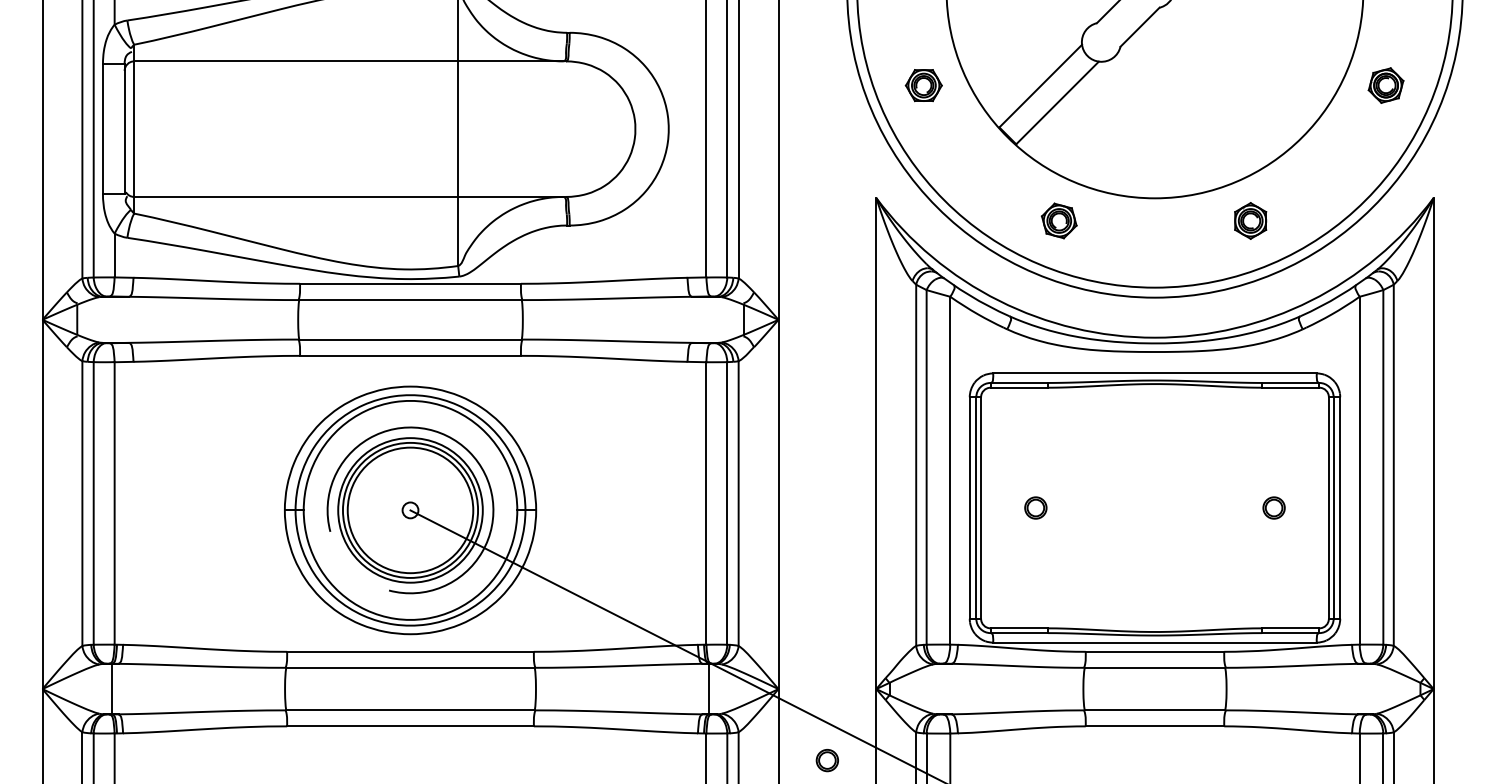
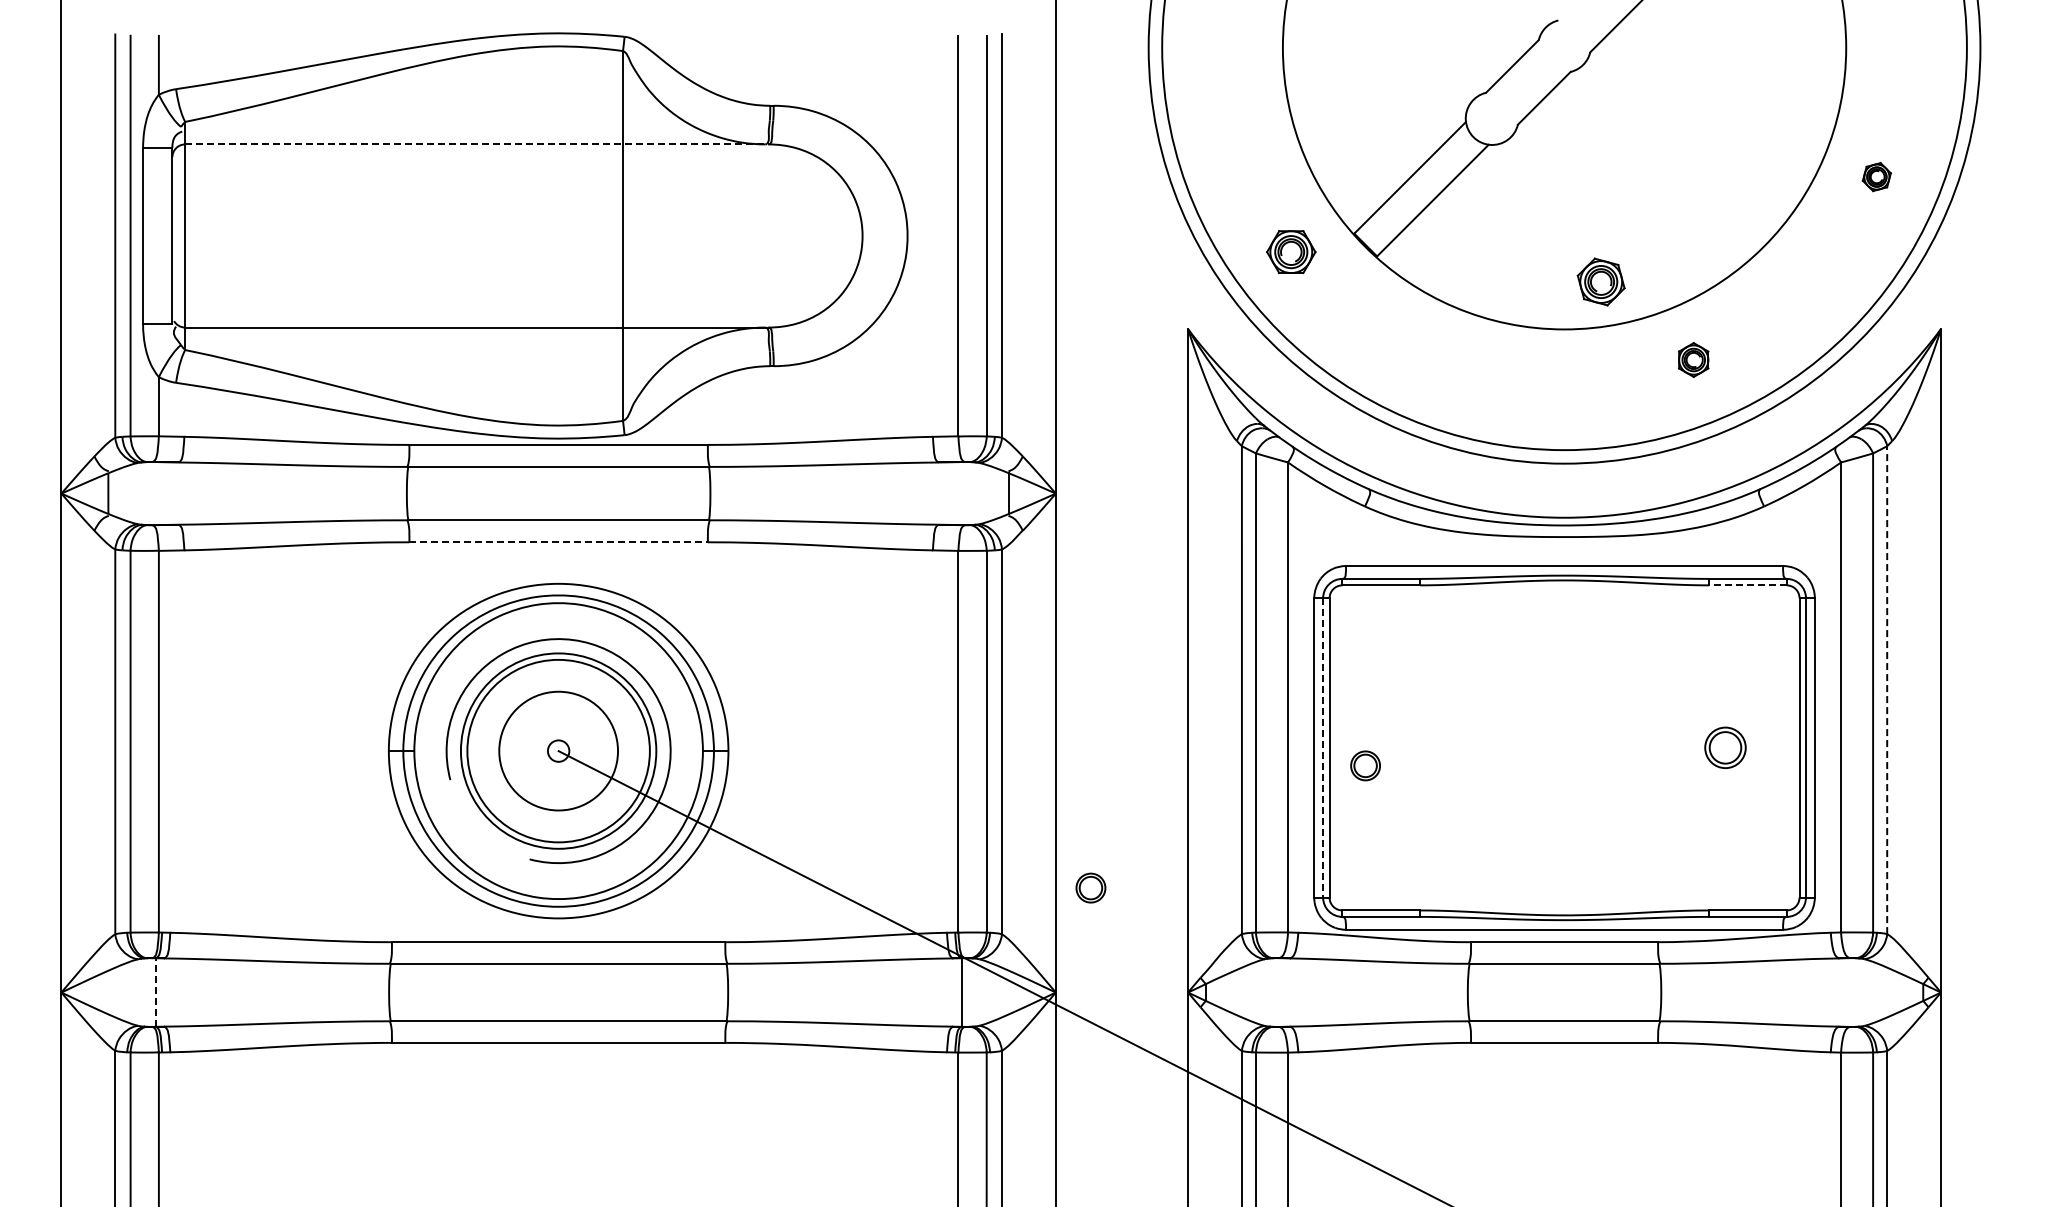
line: (349, 61) -> (476, 144), solid -> dashed
part: (924, 85) -> (1291, 252), moved
part: (1385, 85) -> (1876, 176), size x0.6
part: (1058, 220) -> (1600, 281), moved
part: (1250, 220) -> (1693, 359), size x0.7
line: (411, 356) -> (559, 542), solid -> dashed
line: (1290, 387) -> (1747, 585), solid -> dashed
line: (1394, 465) -> (1887, 690), solid -> dashed
line: (976, 507) -> (1323, 747), solid -> dashed
part: (1035, 507) -> (1365, 765), moved
part: (1274, 507) -> (1725, 747), size x1.4
circle: (410, 509) -> (558, 750), size x0.7
line: (112, 689) -> (155, 992), solid -> dashed
part: (827, 760) -> (1090, 887), moved

